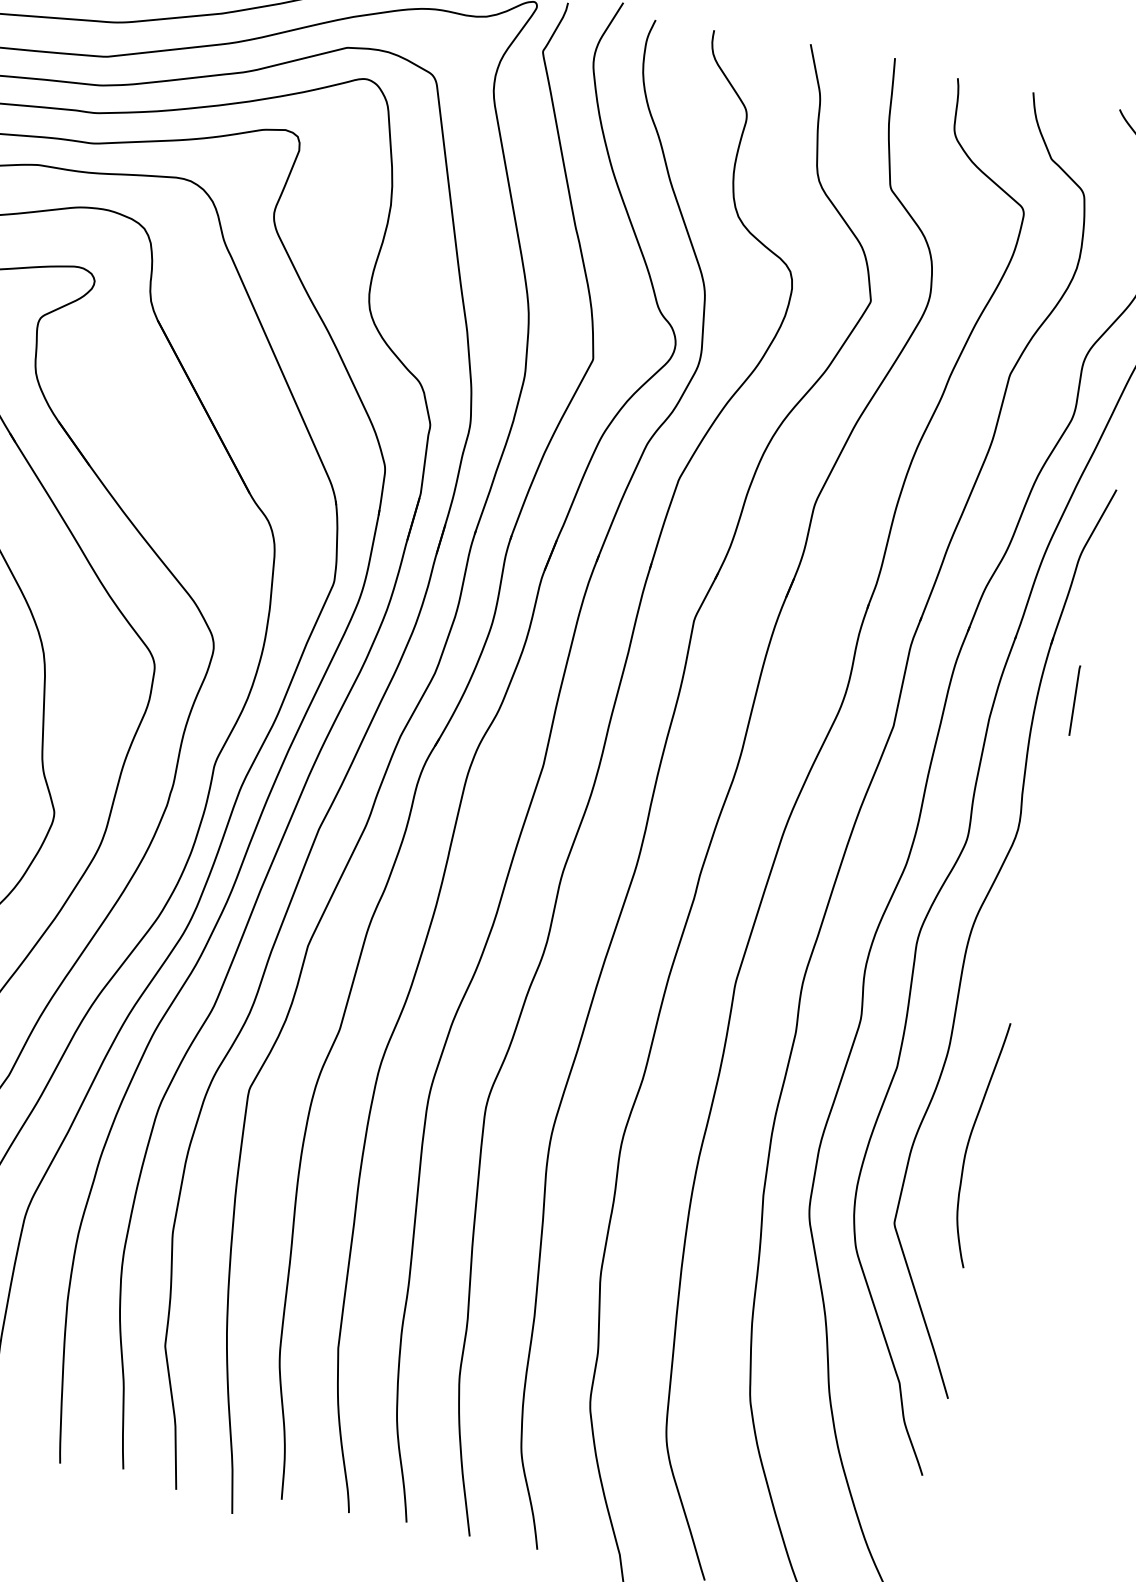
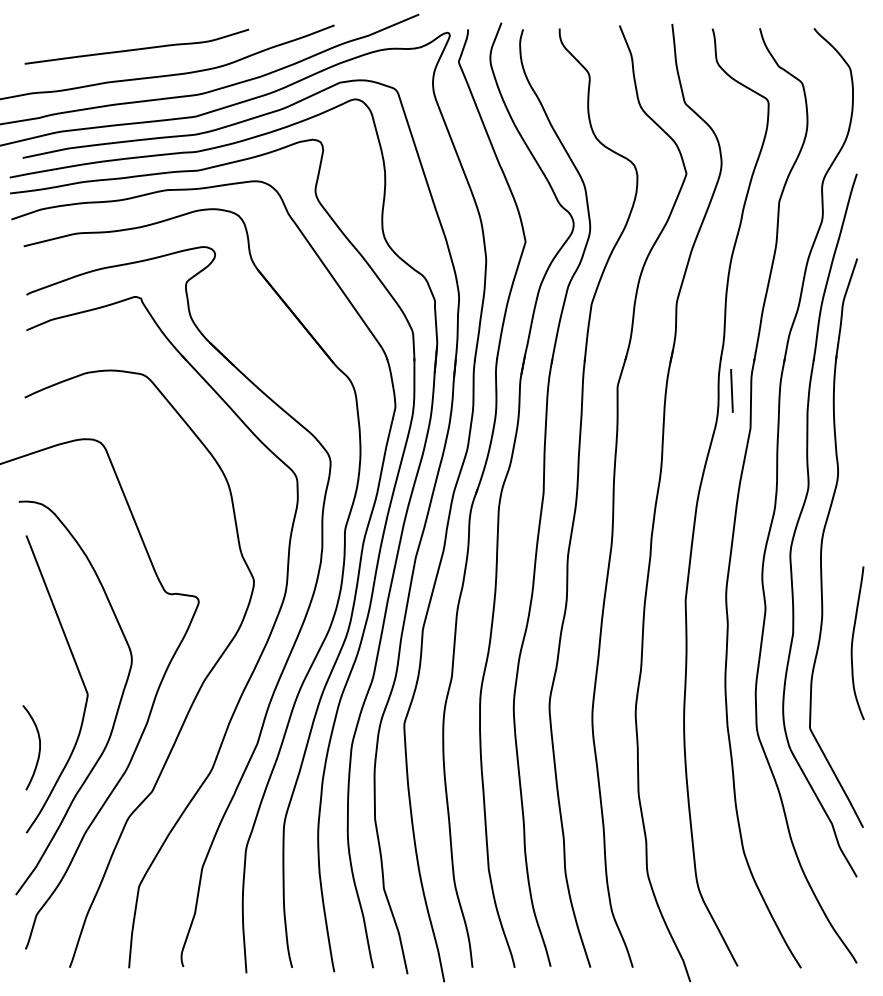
line: (1074, 699) -> (731, 390), moved
curve: (970, 1141) -> (853, 642), moved

